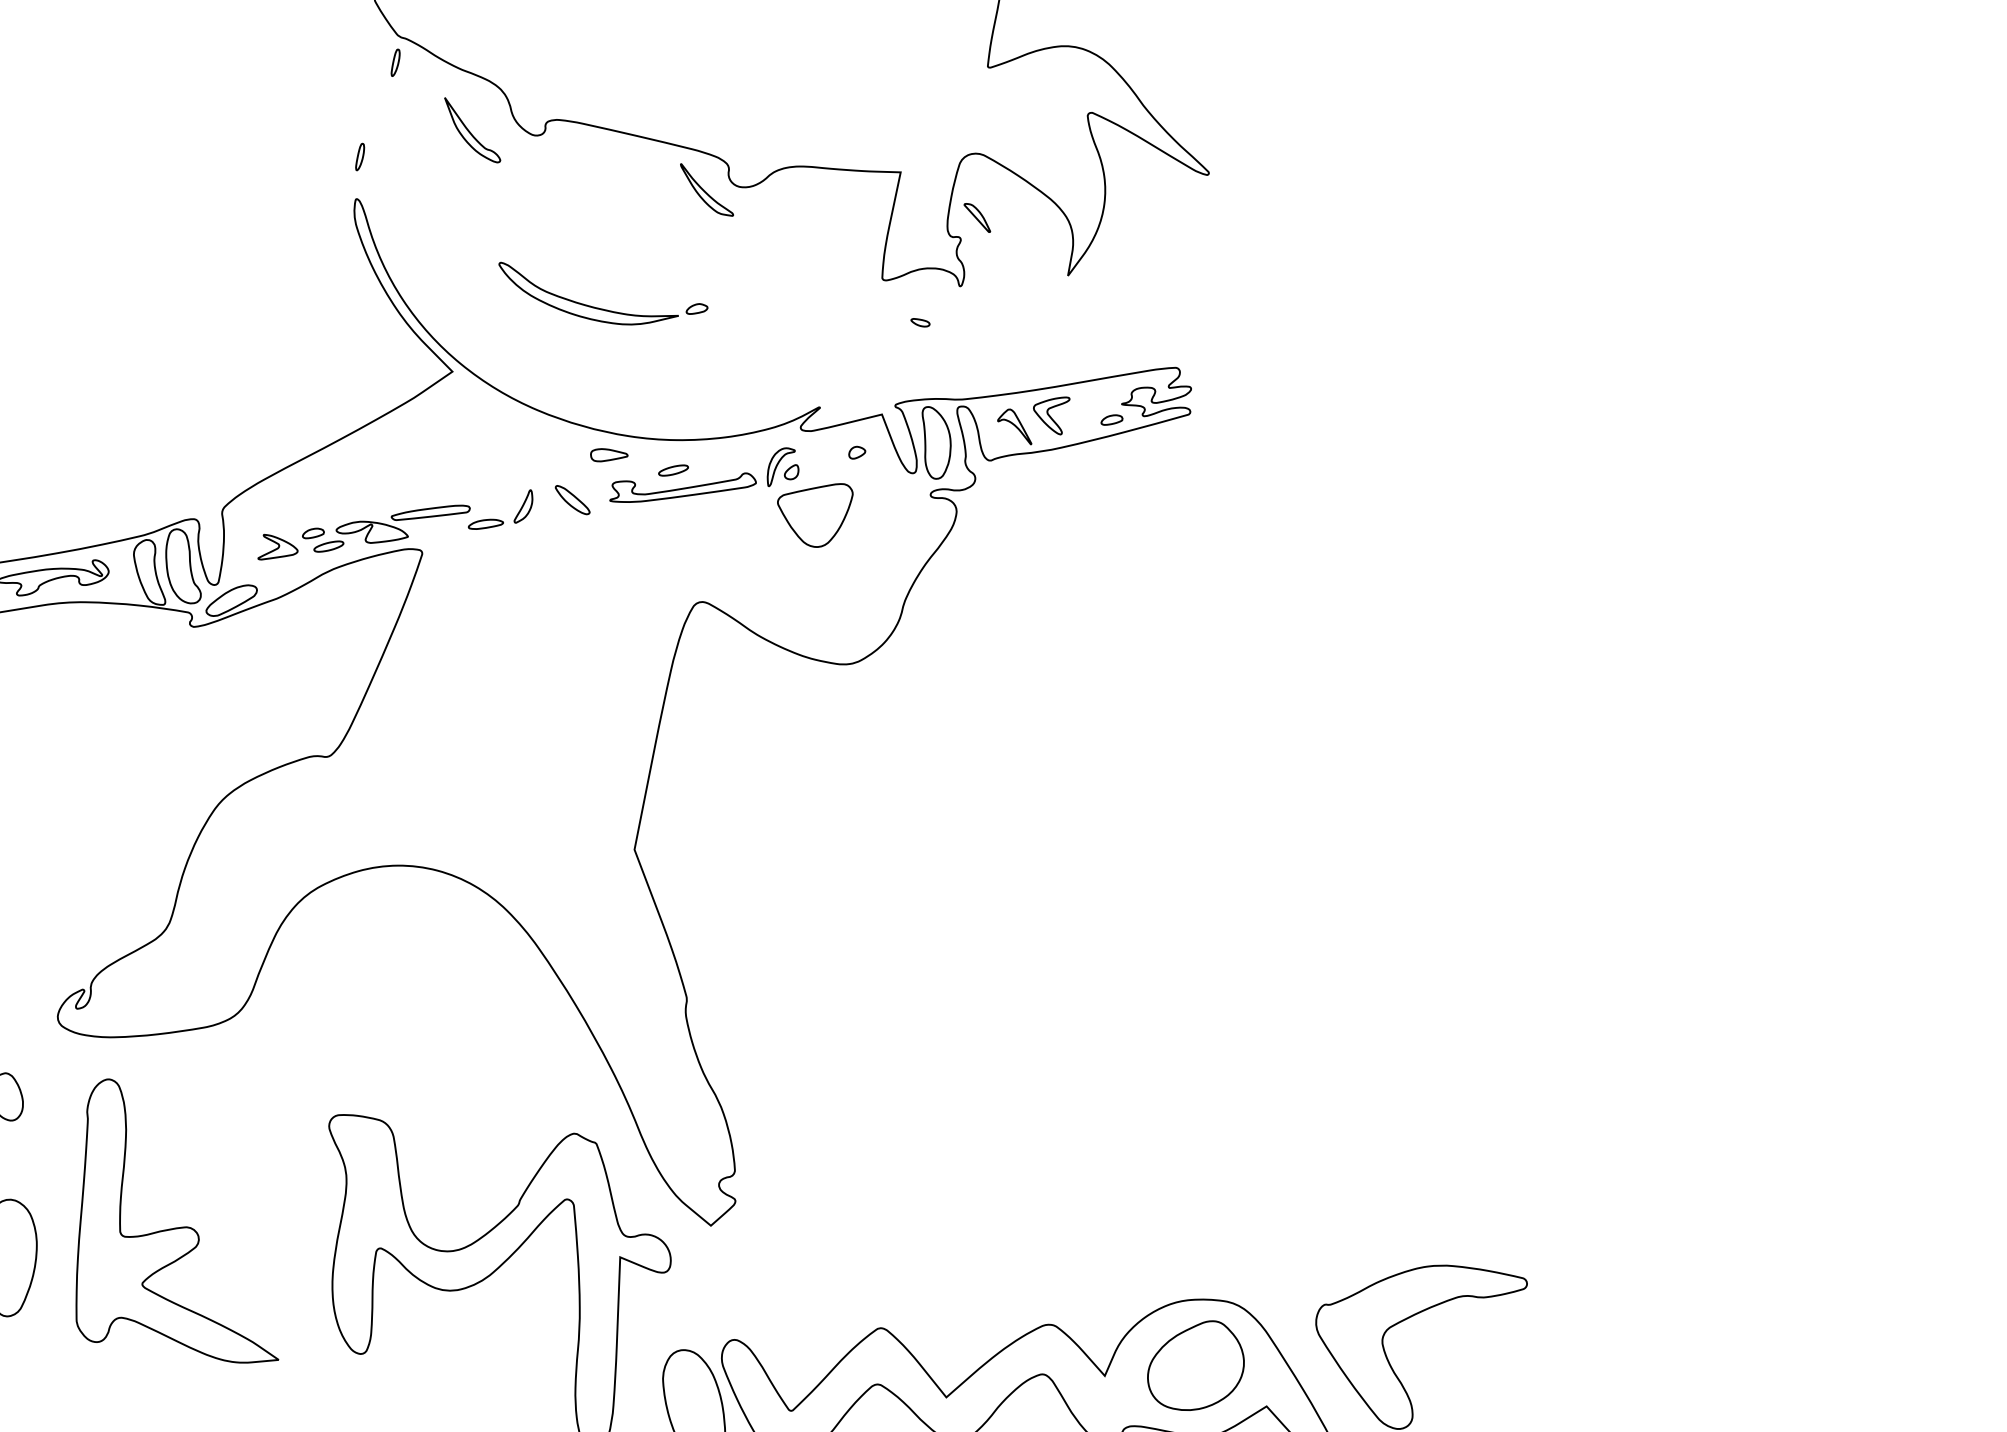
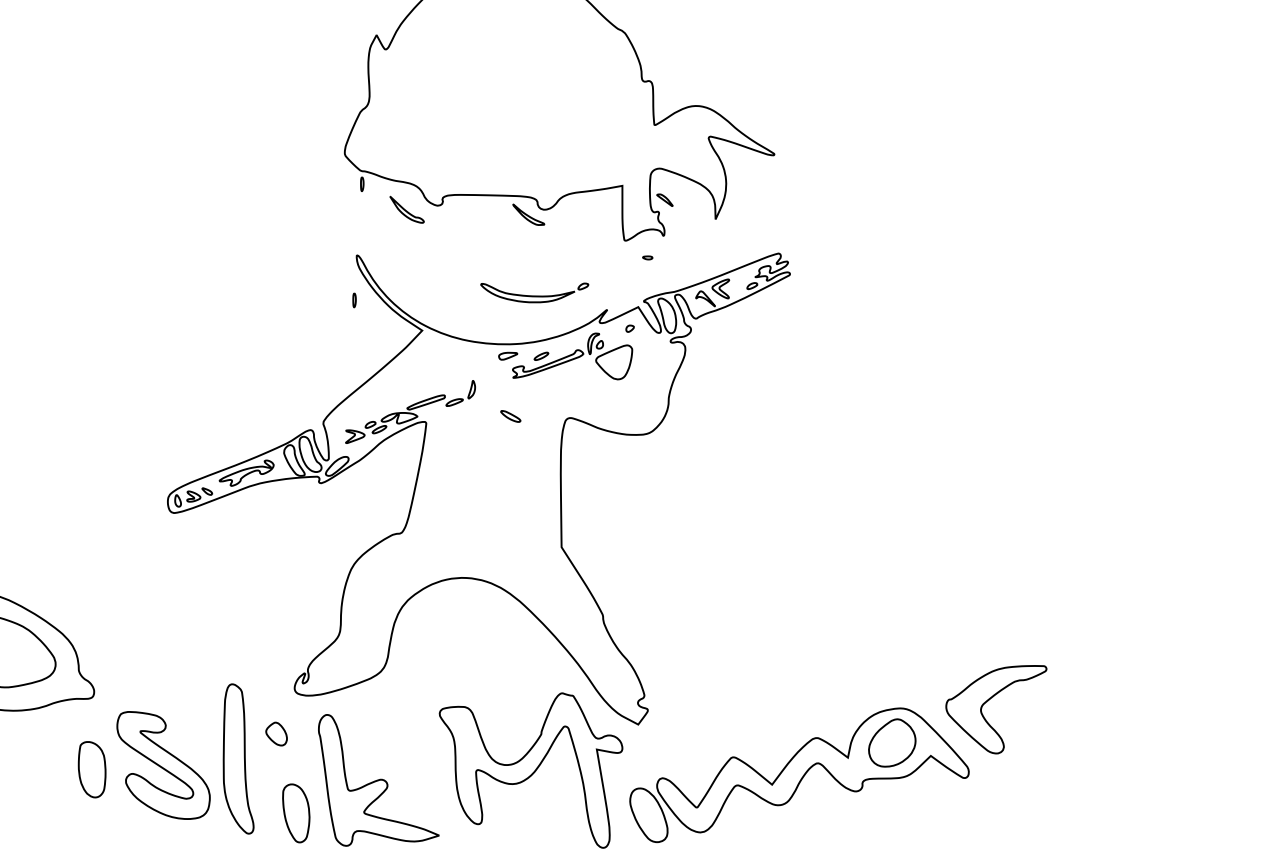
part: (360, 157) -> (354, 300), moved
part: (599, 301) -> (534, 292), moved
part: (572, 500) -> (510, 416), moved

